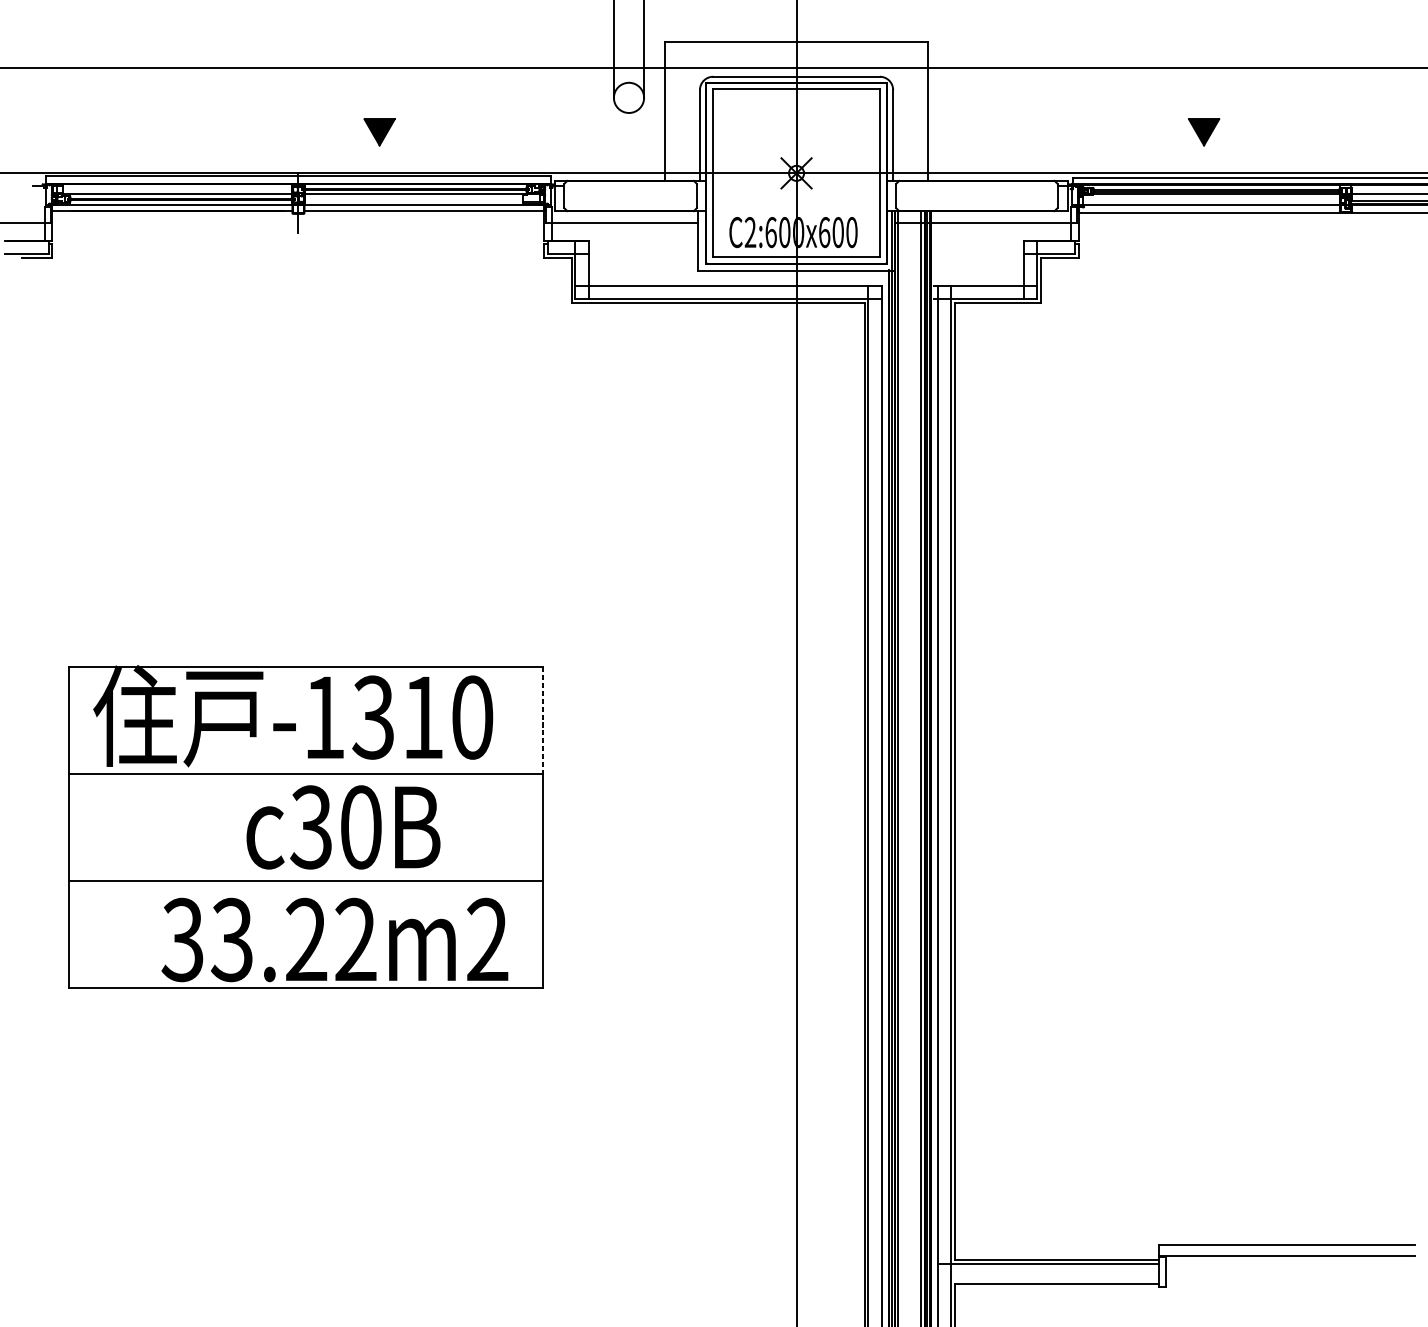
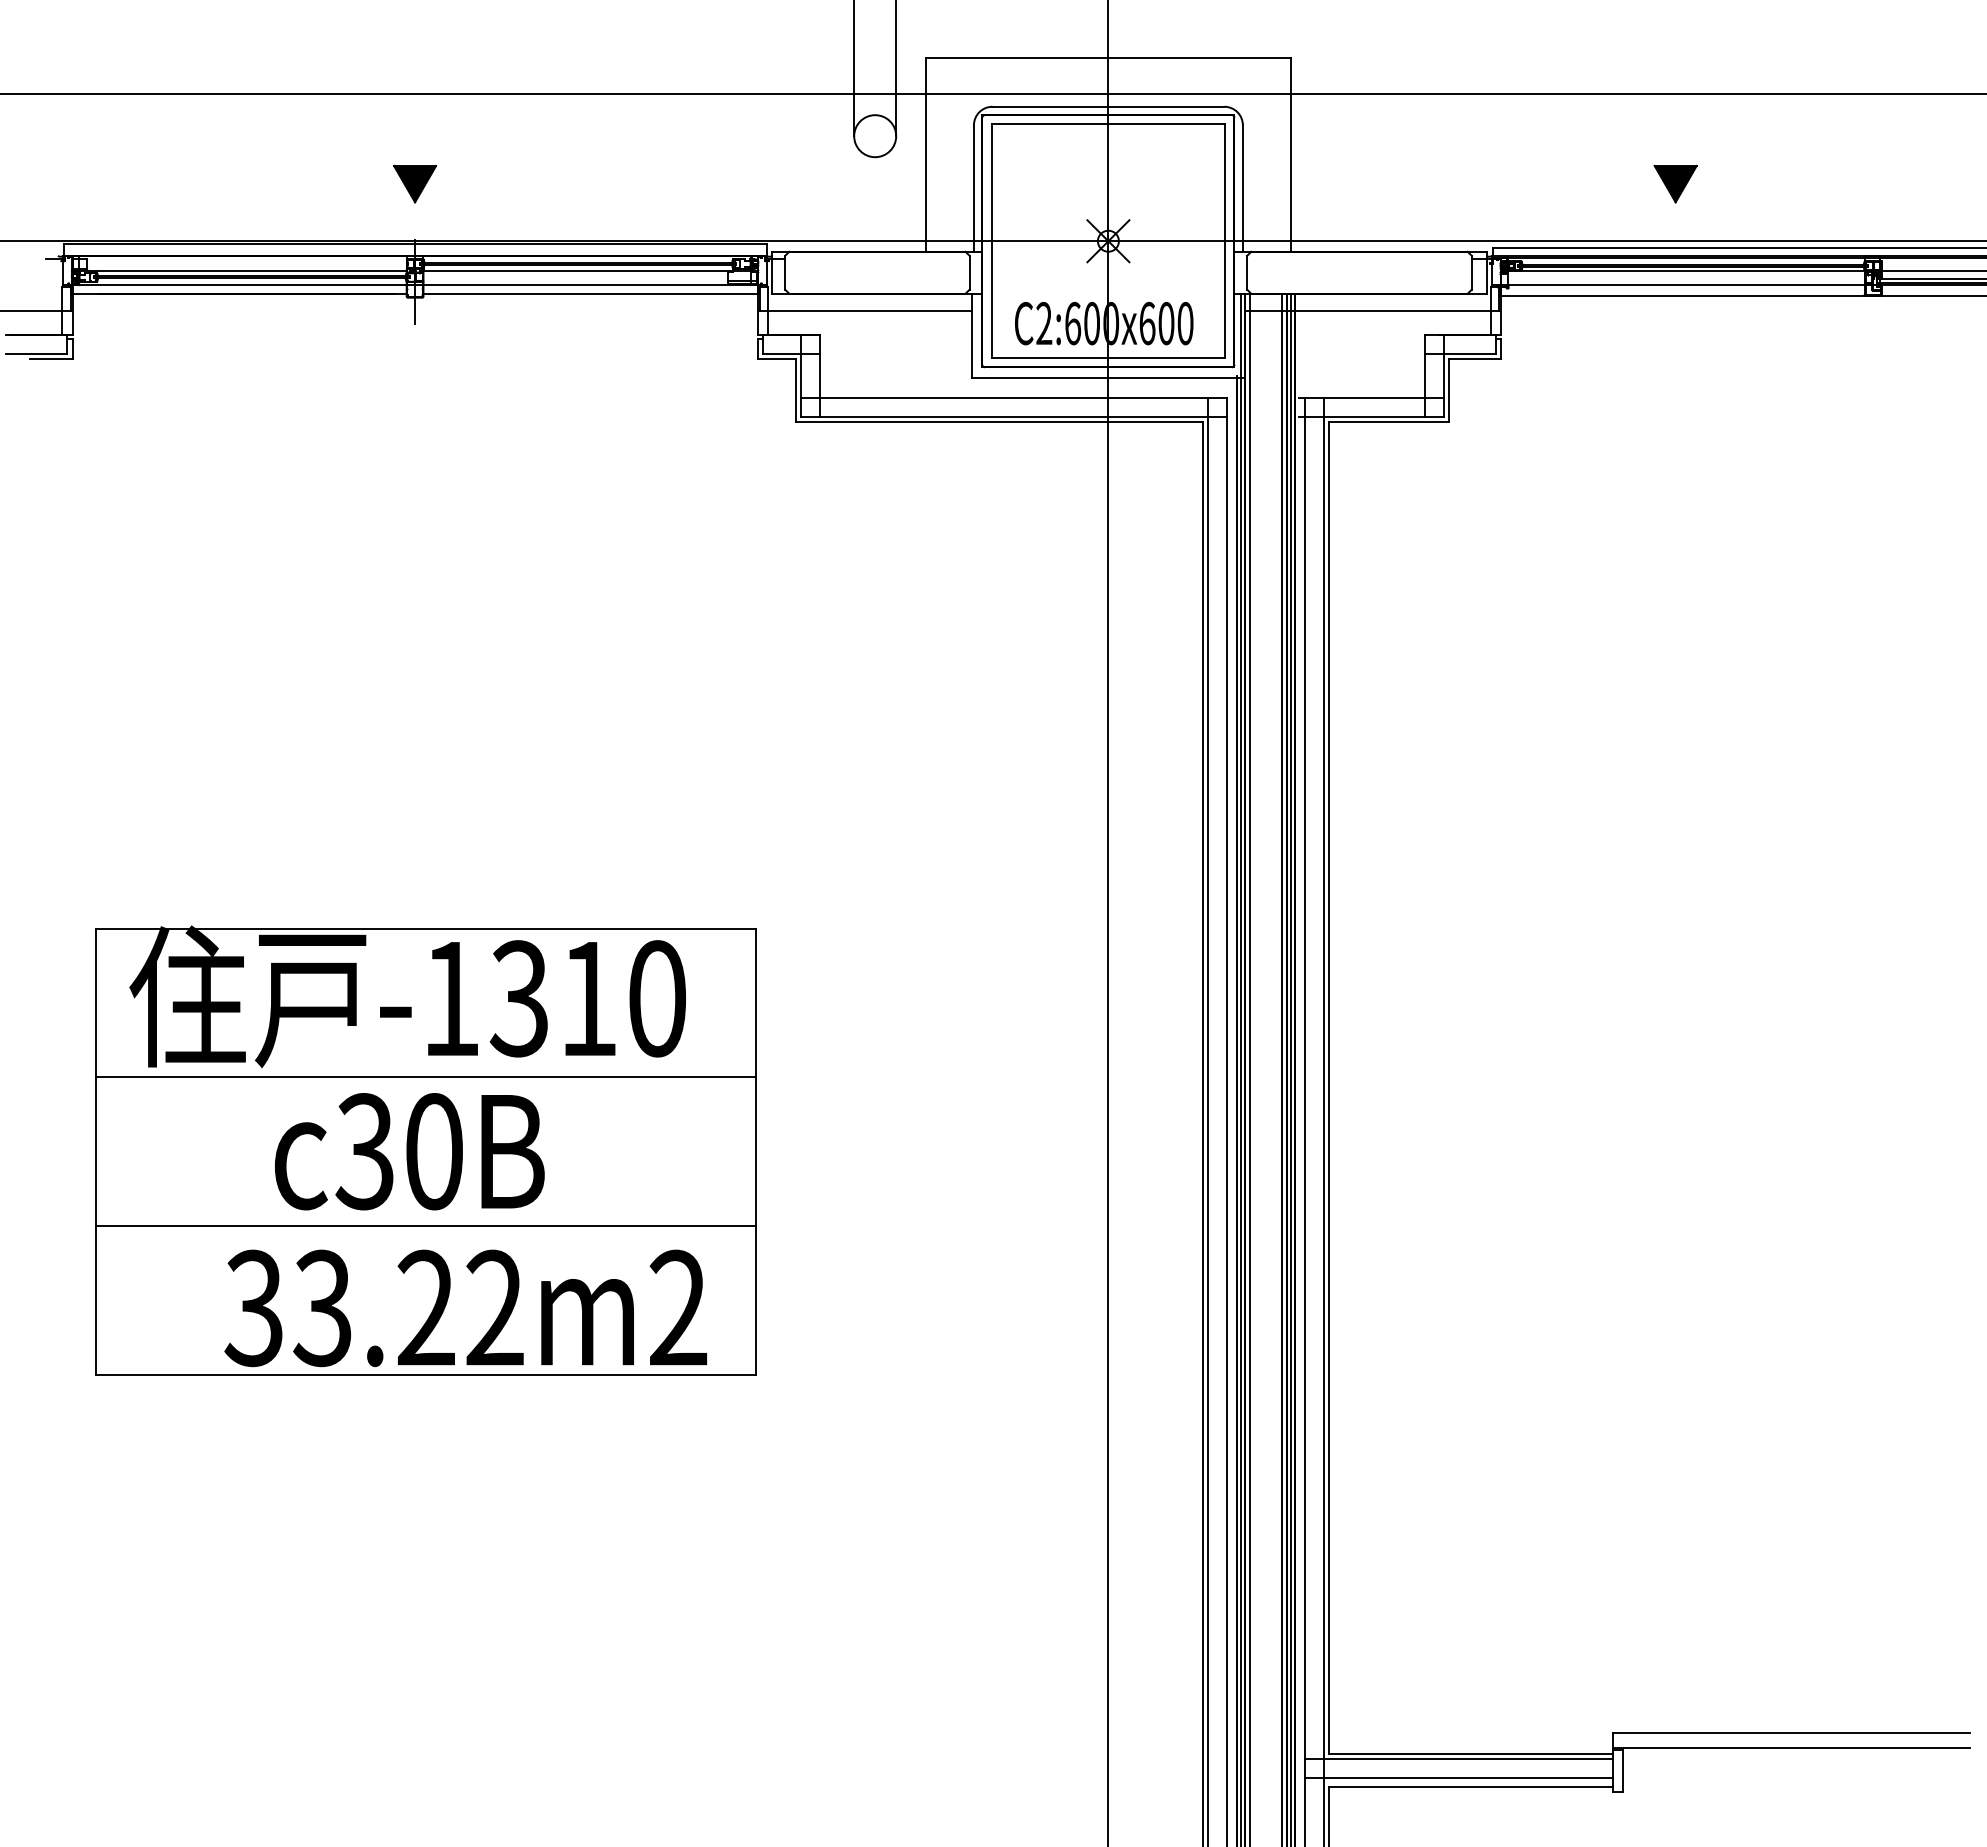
part: (379, 131) -> (415, 183), moved
line: (543, 720) -> (755, 1003), dashed -> solid
text: (343, 827) -> (409, 1151), moved
line: (1048, 1277) -> (1458, 1778), added

